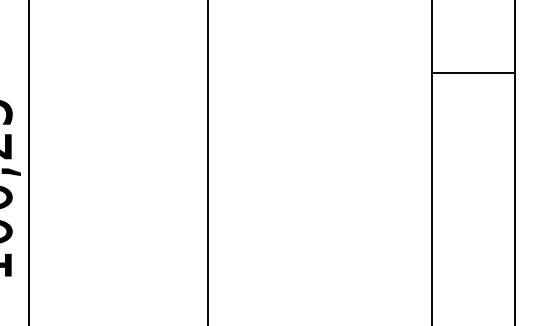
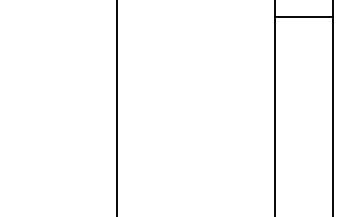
line: (472, 73) -> (303, 17), moved

